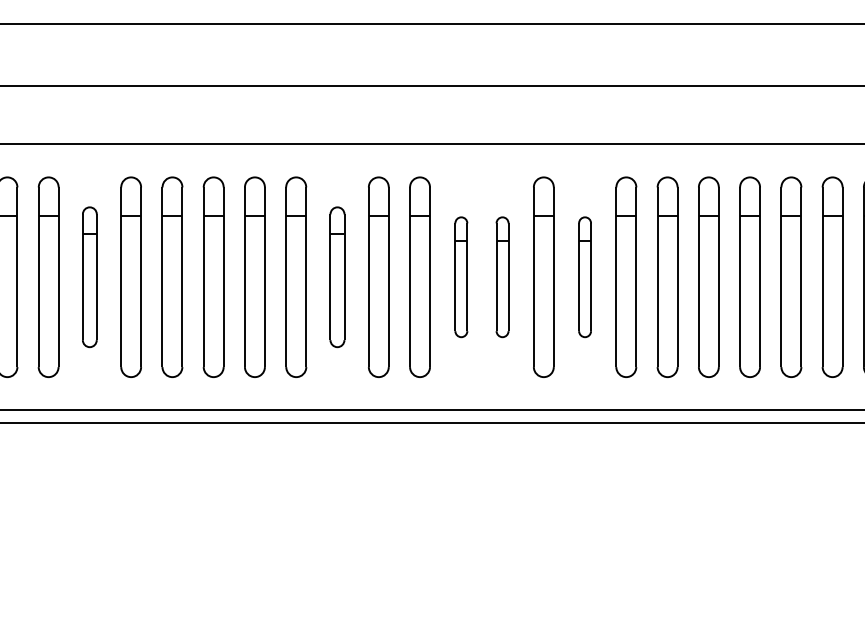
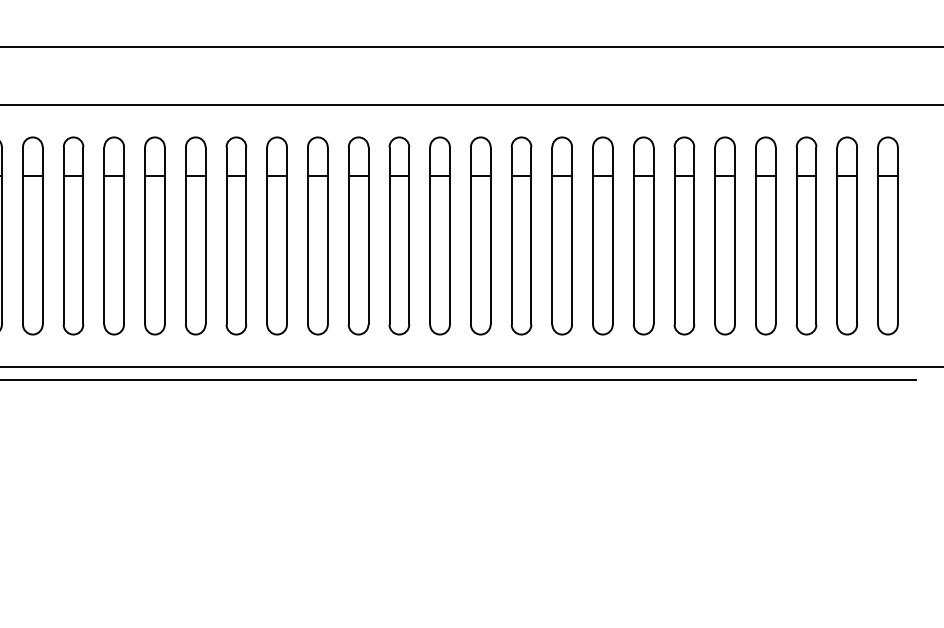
part: (89, 276) -> (113, 235), size x1.43
part: (337, 276) -> (358, 235), size x1.43
part: (461, 276) -> (480, 235), size x1.67
part: (502, 276) -> (521, 235), size x1.67
part: (584, 276) -> (602, 235), size x1.67

